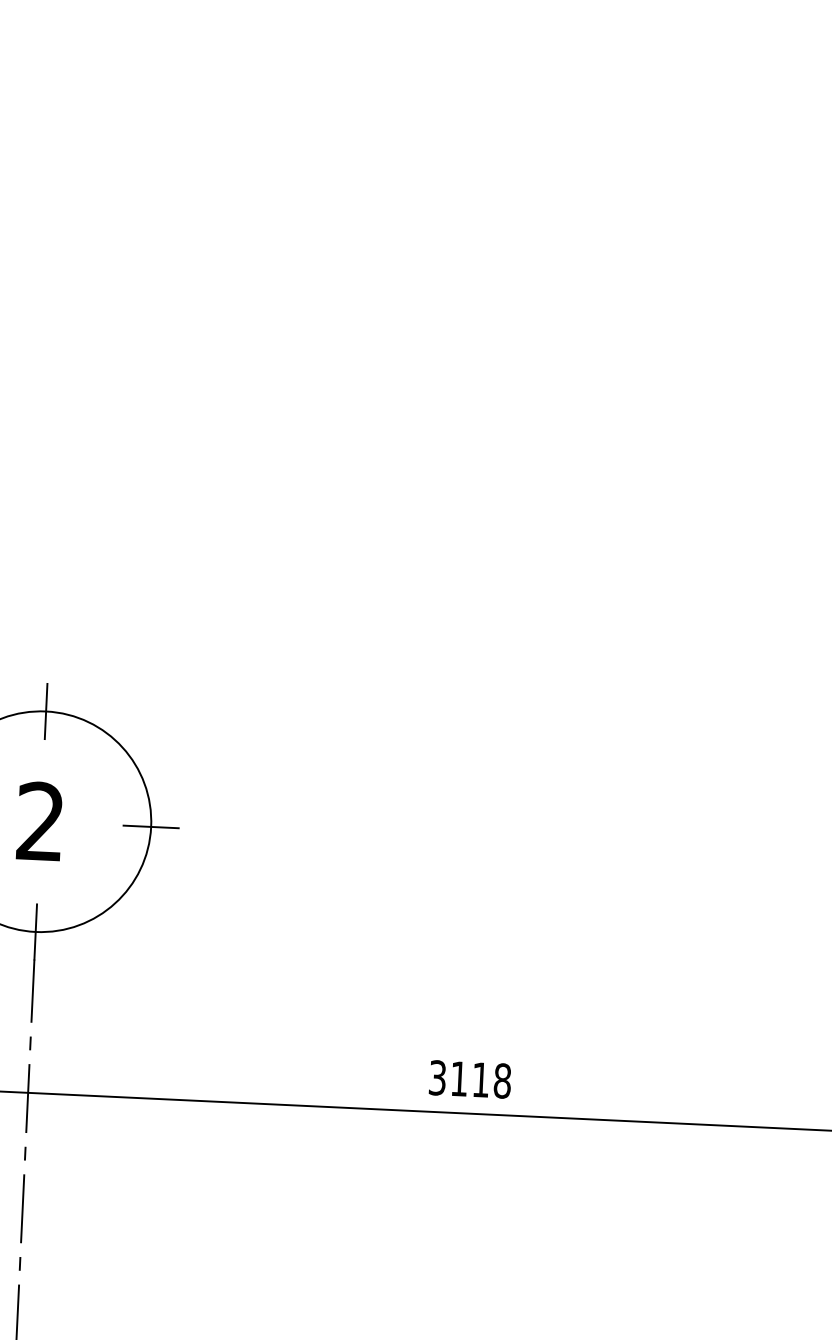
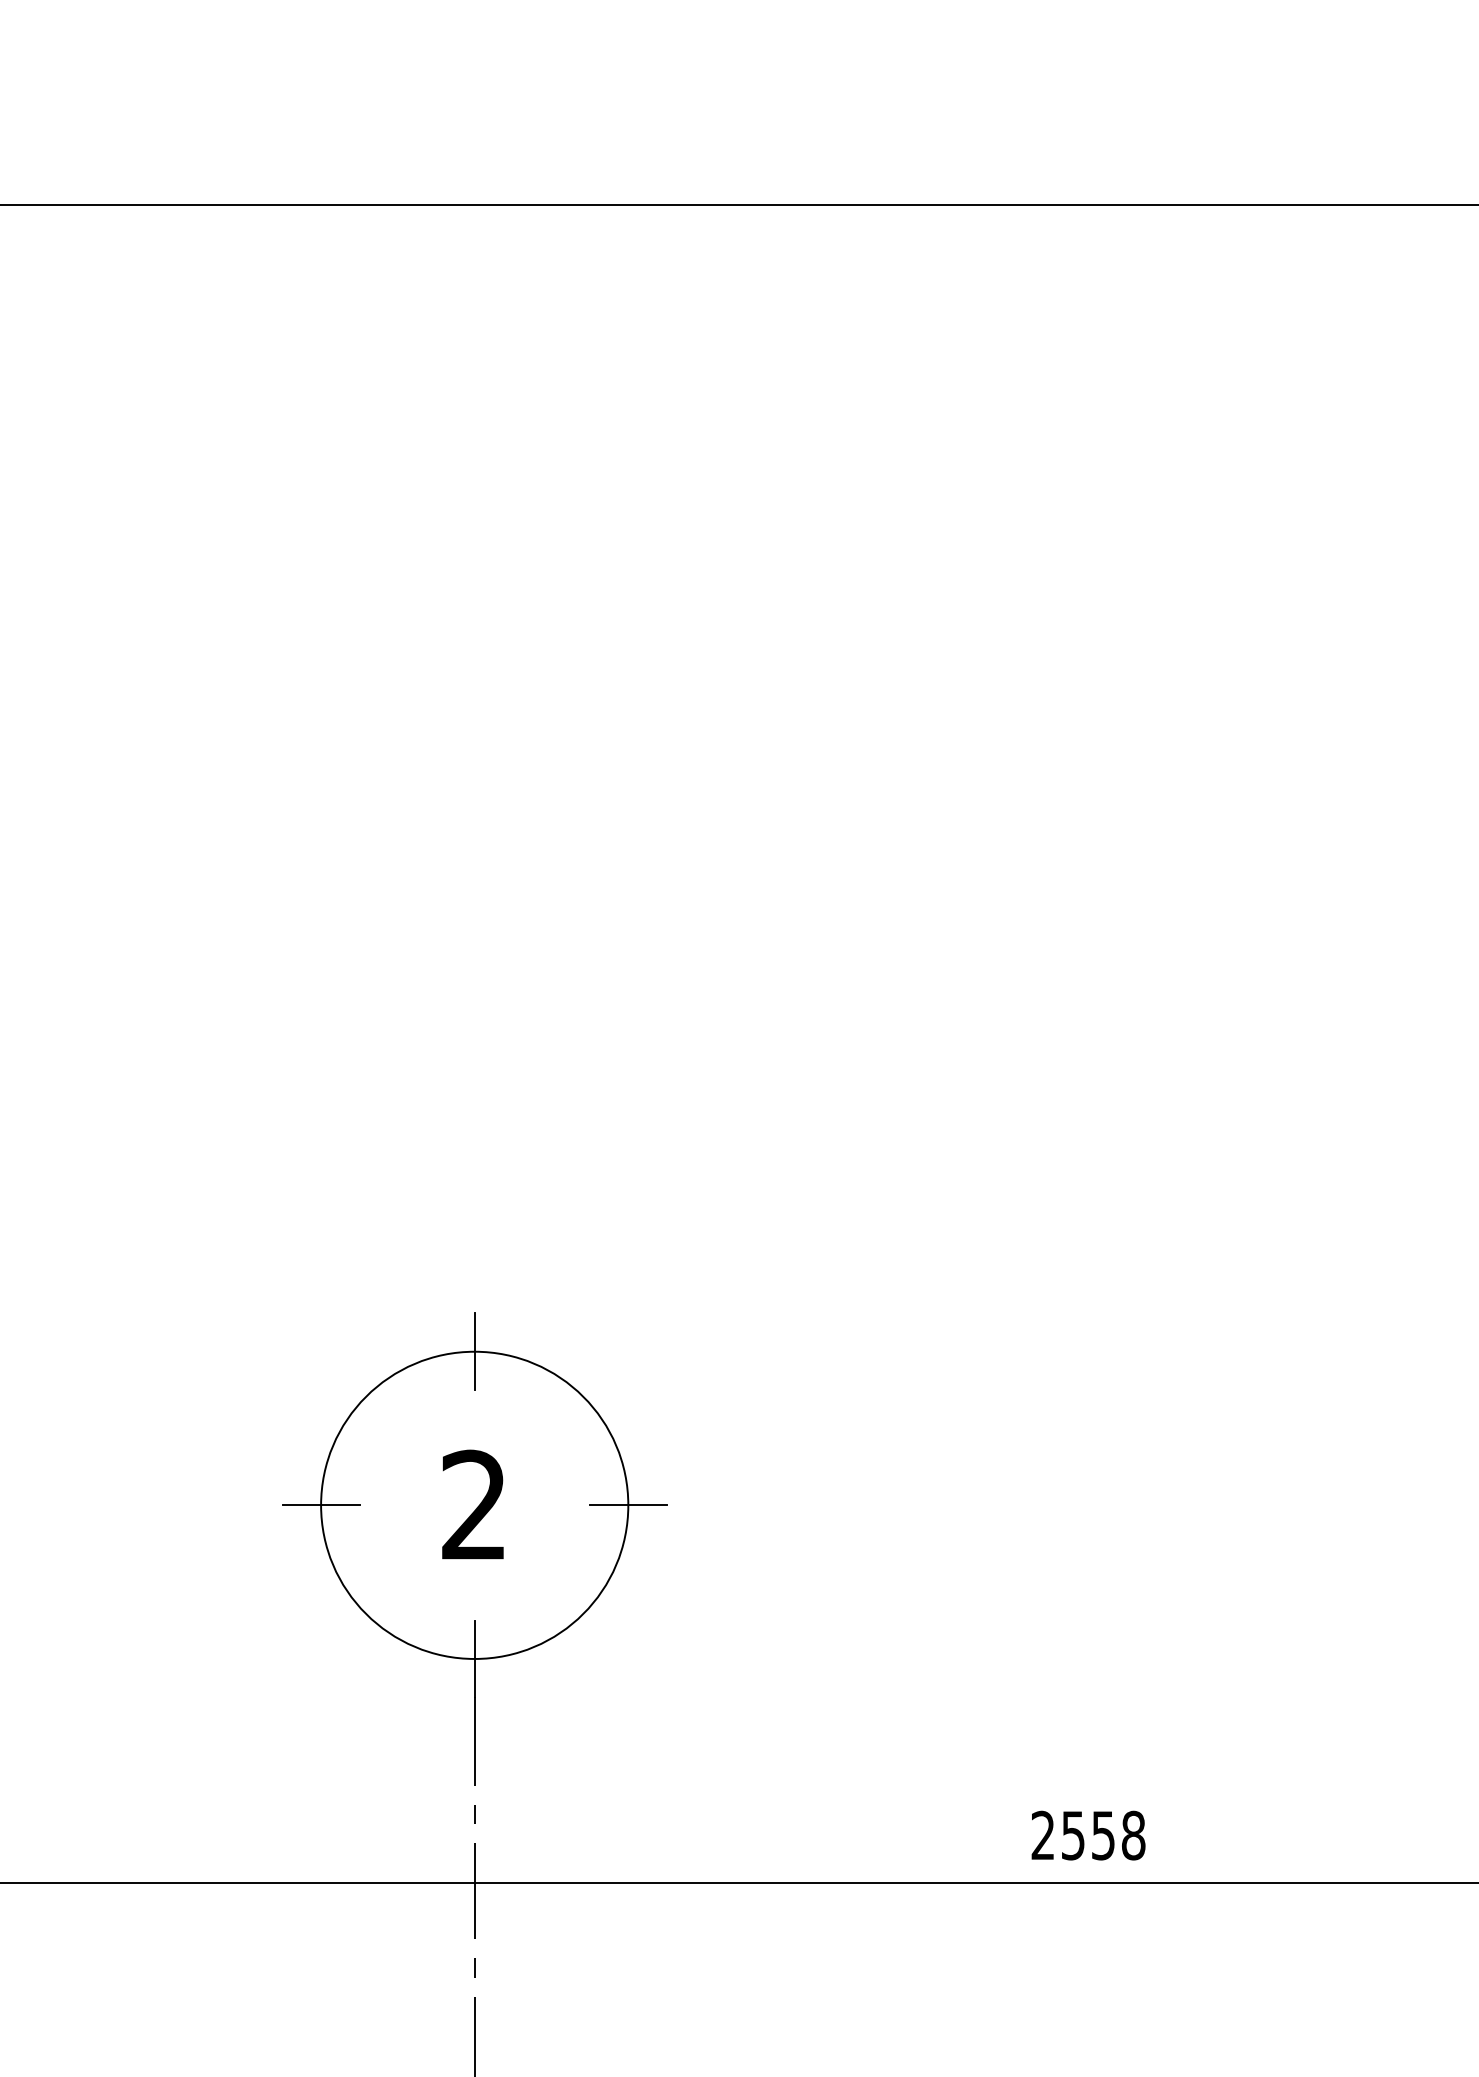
text: (458, 1078) -> (1072, 1835), 3118 -> 2558

